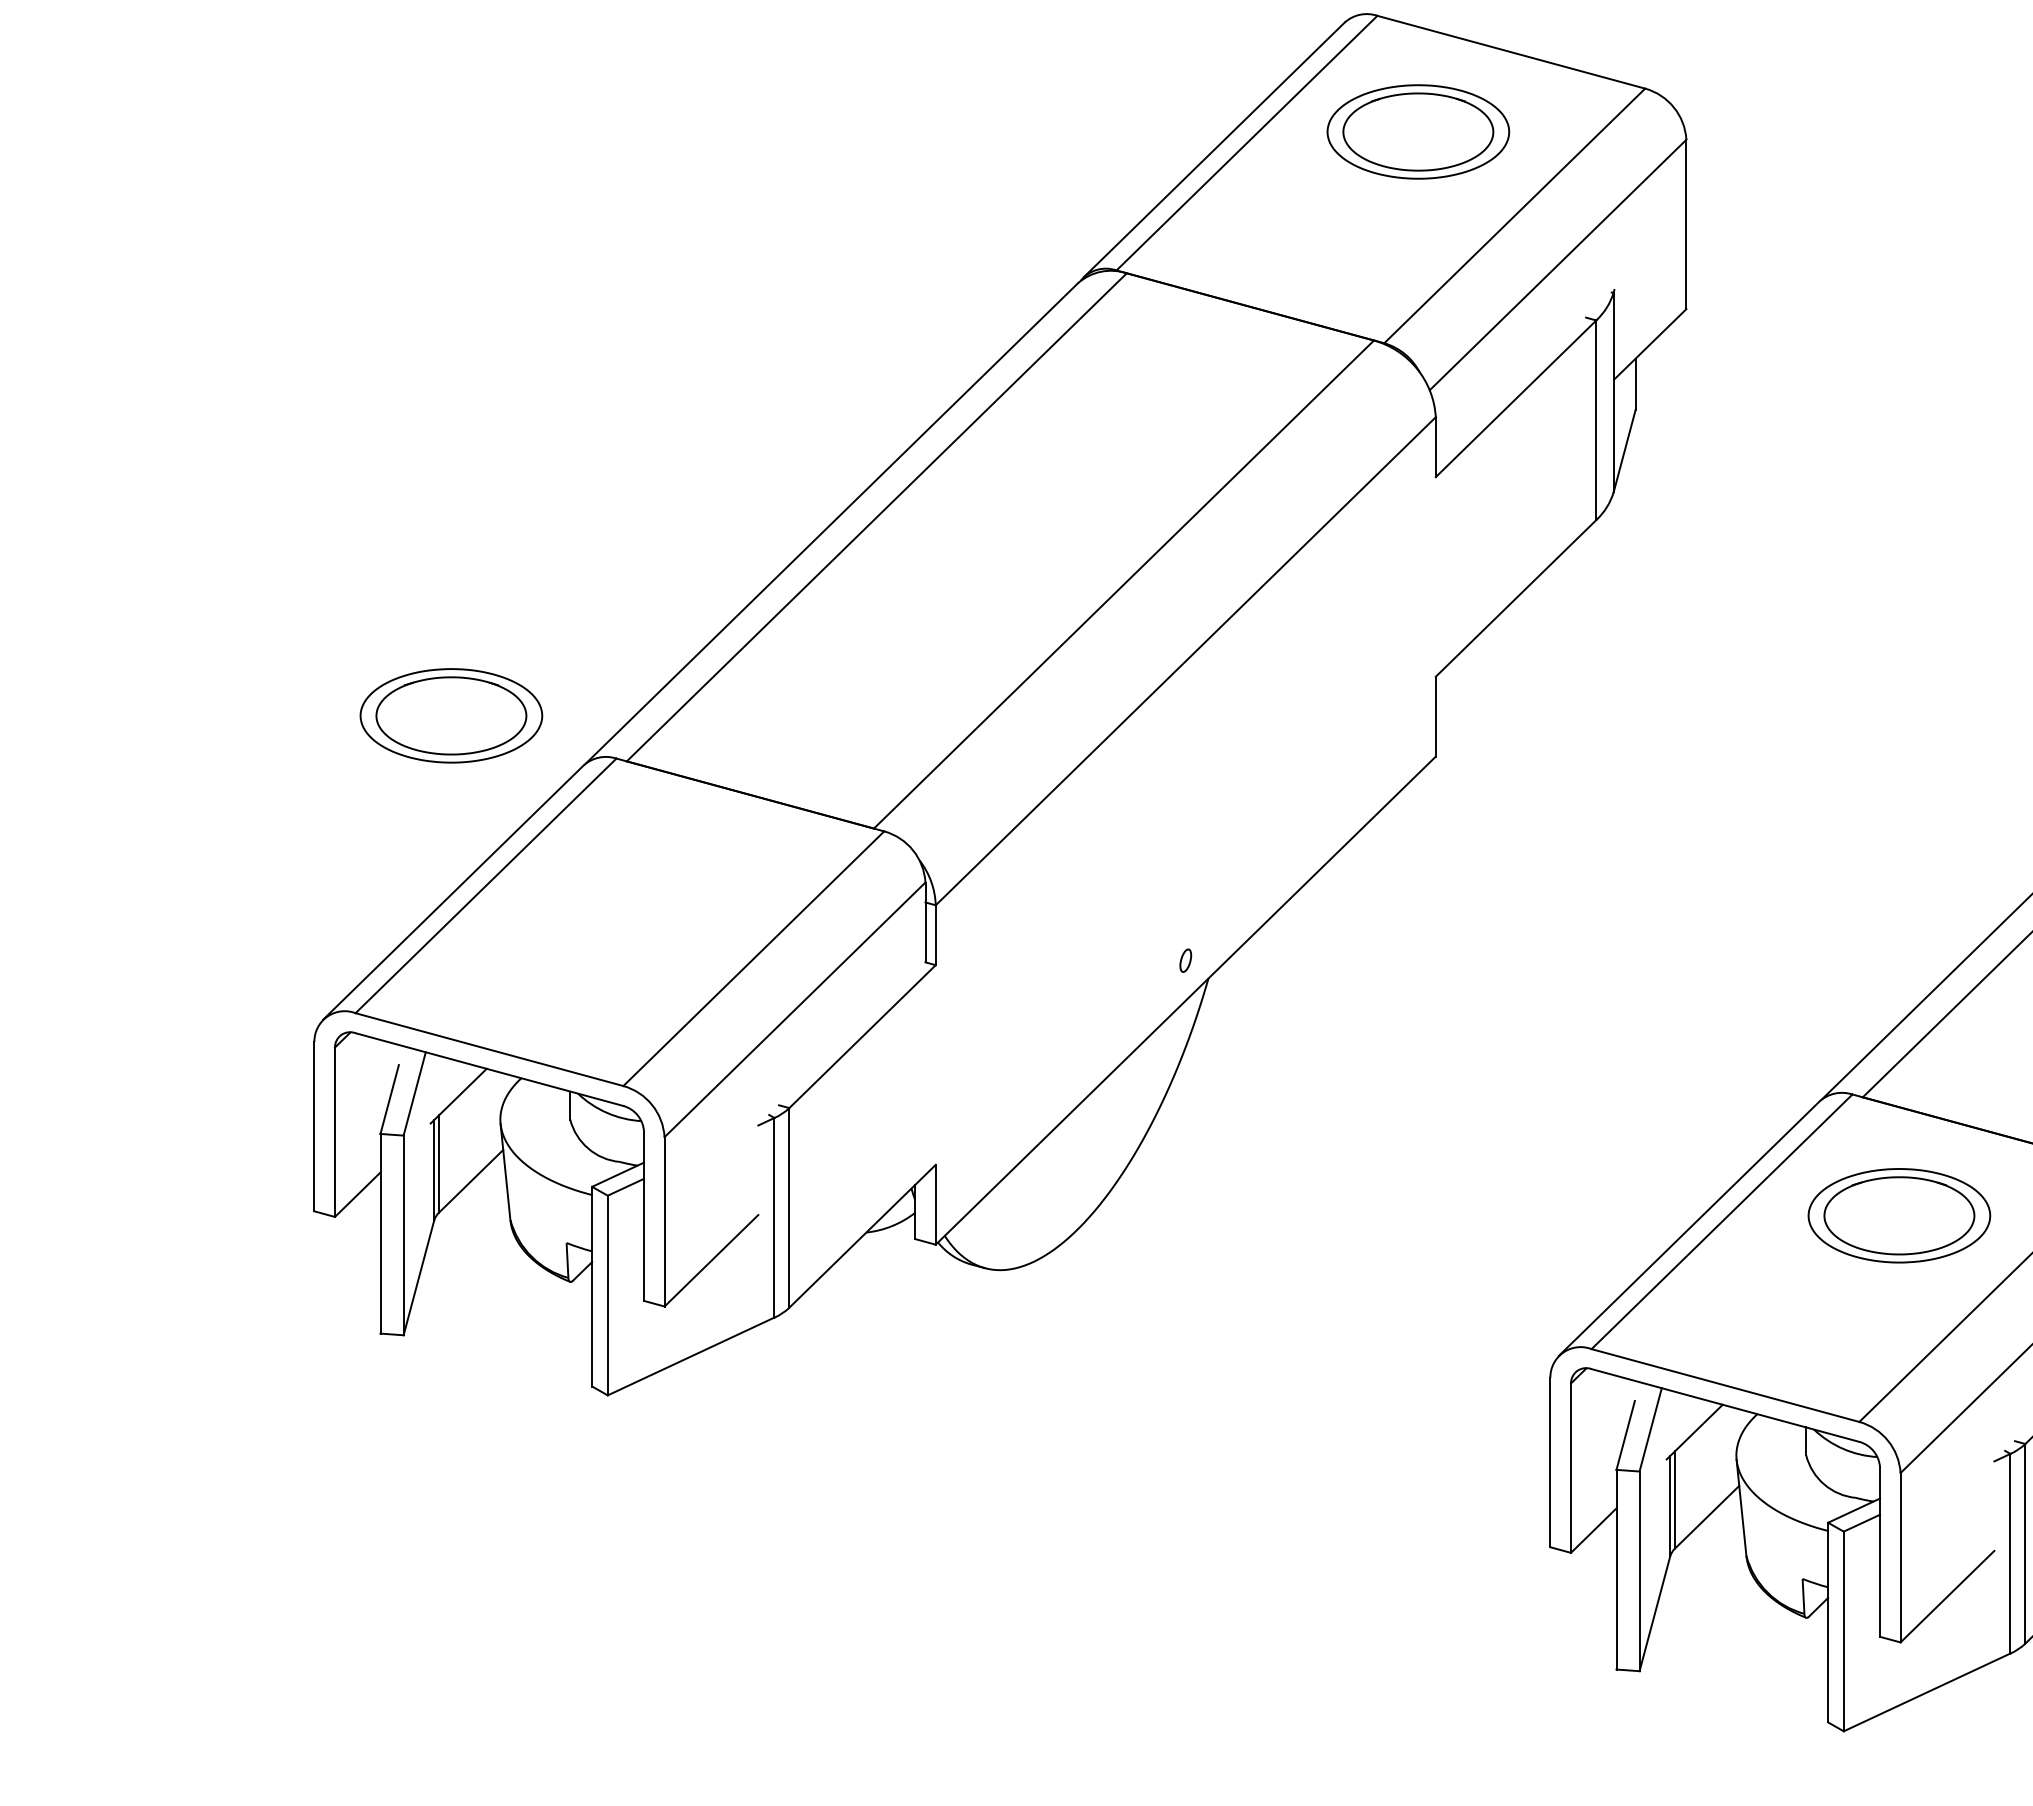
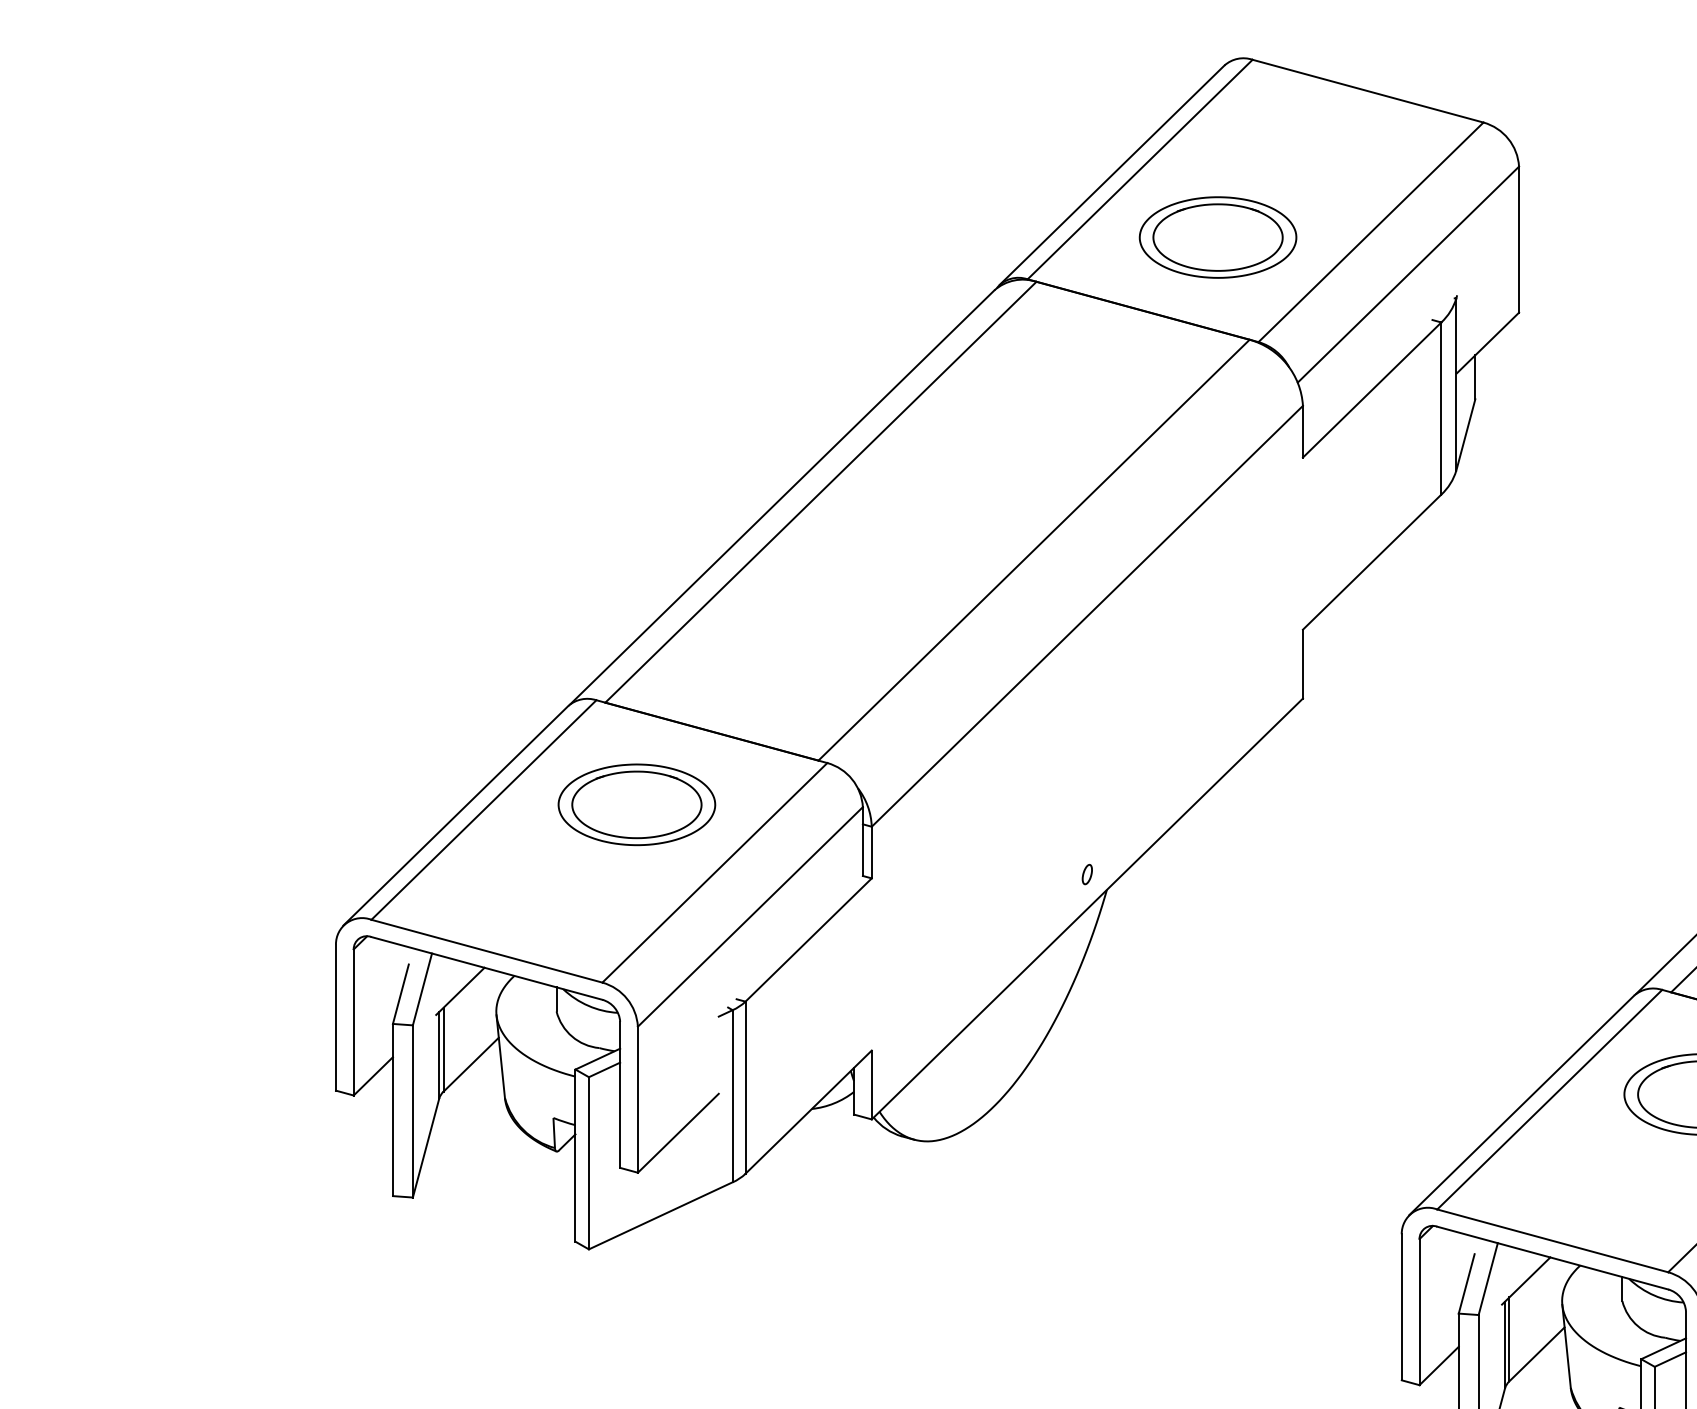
part: (1418, 131) -> (1218, 237), moved
part: (451, 715) -> (636, 804), moved

